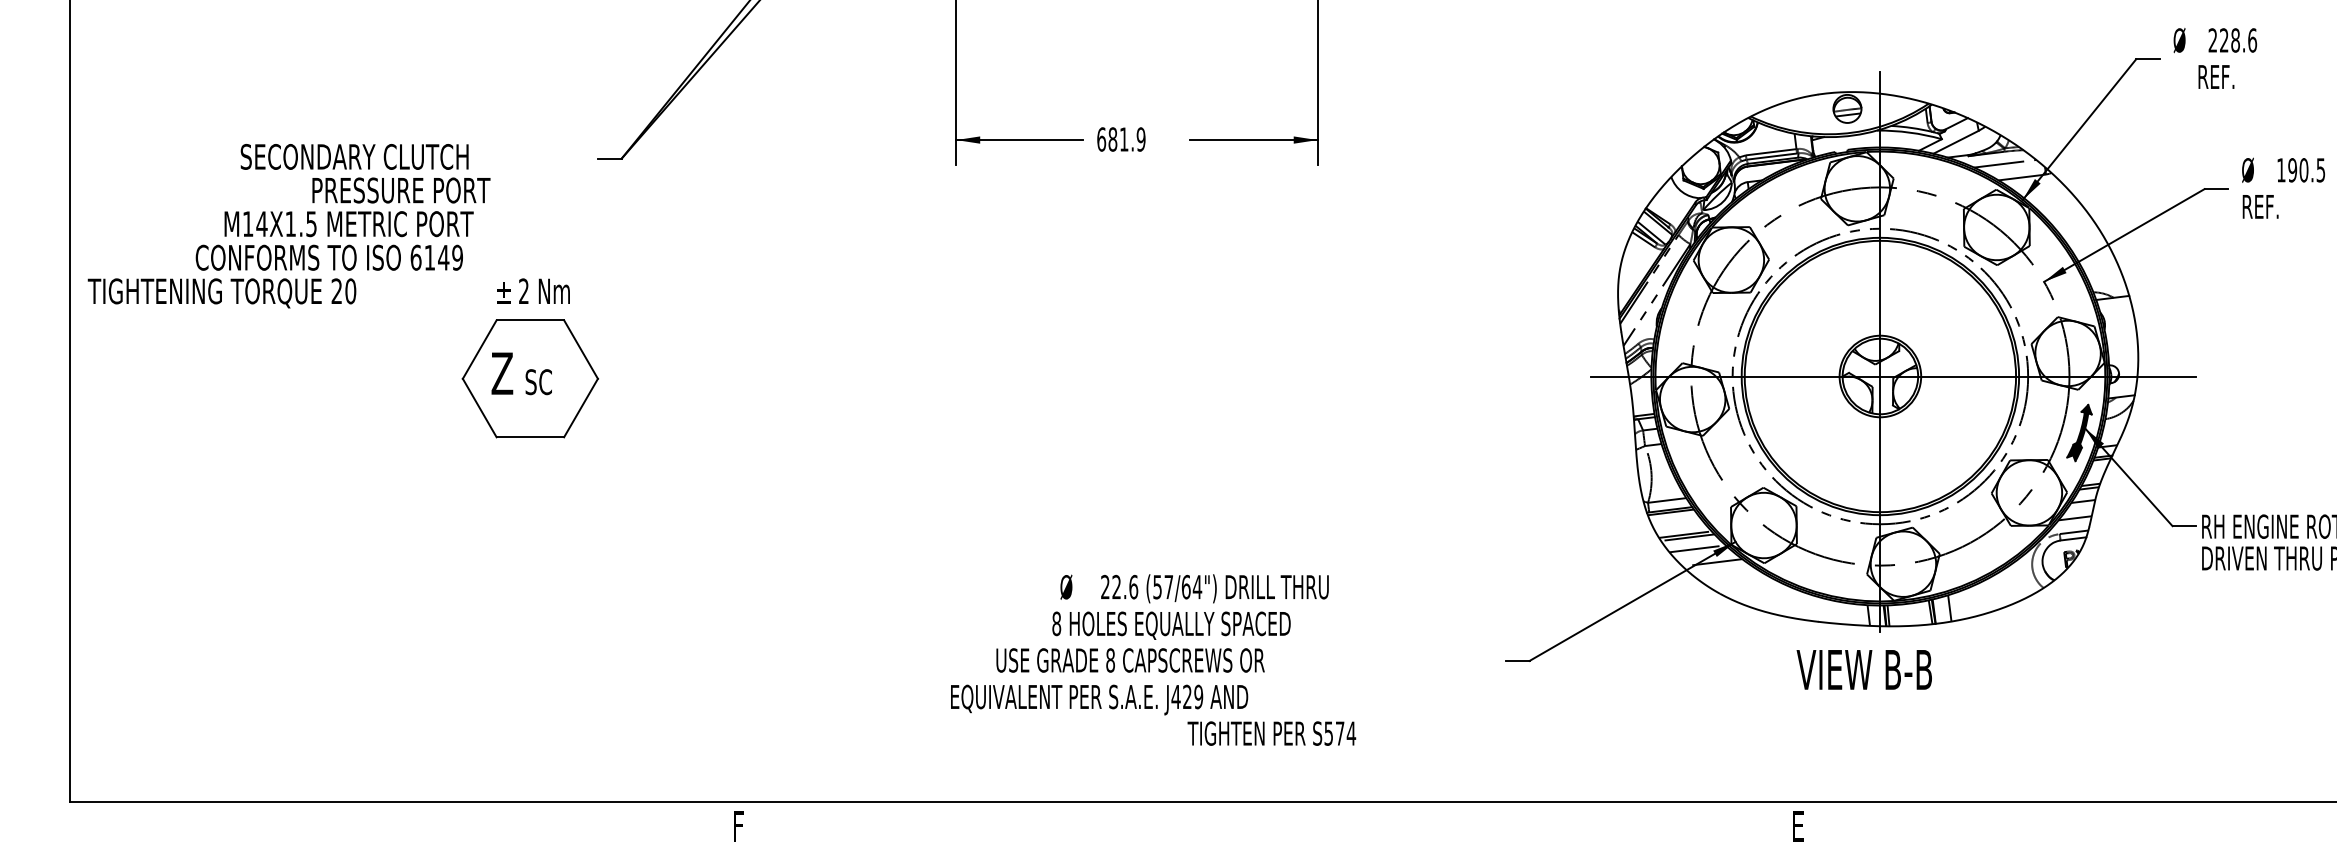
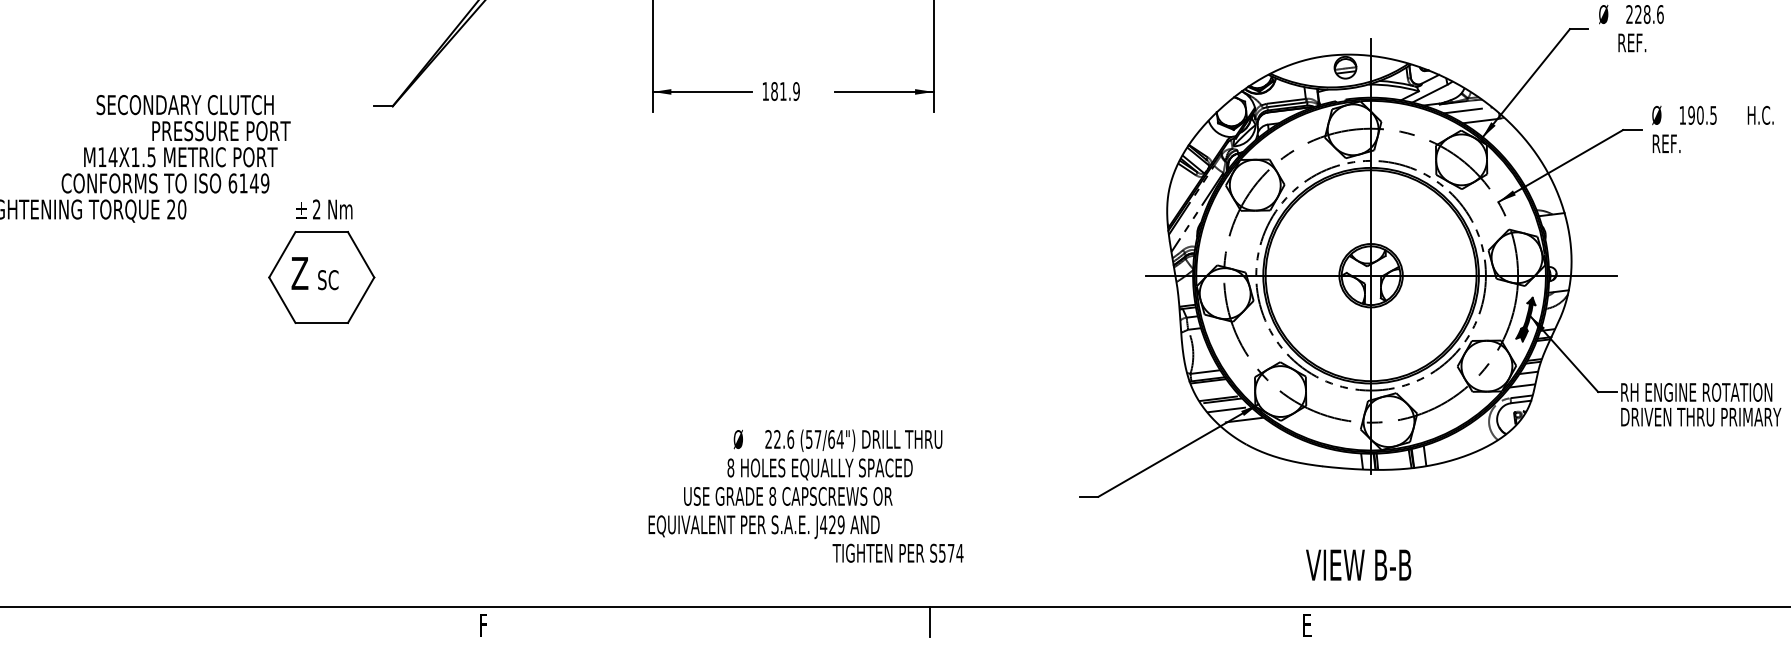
text: (1101, 139) -> (765, 91), 681.9 -> 181.9
text: (1863, 669) -> (1357, 564), moved
line: (1313, 821) -> (930, 621), added

